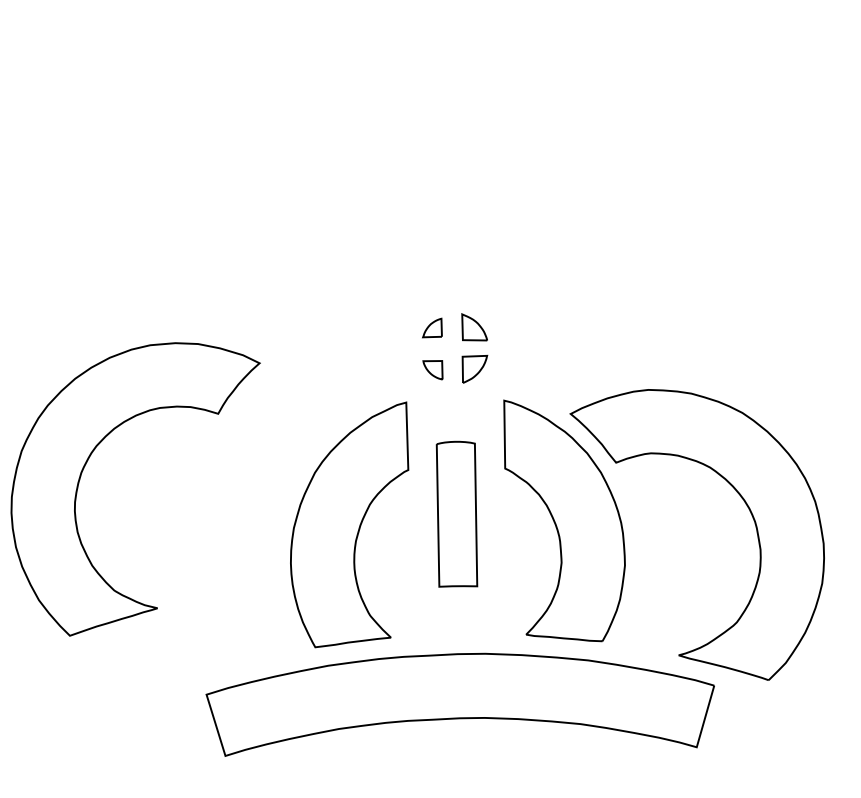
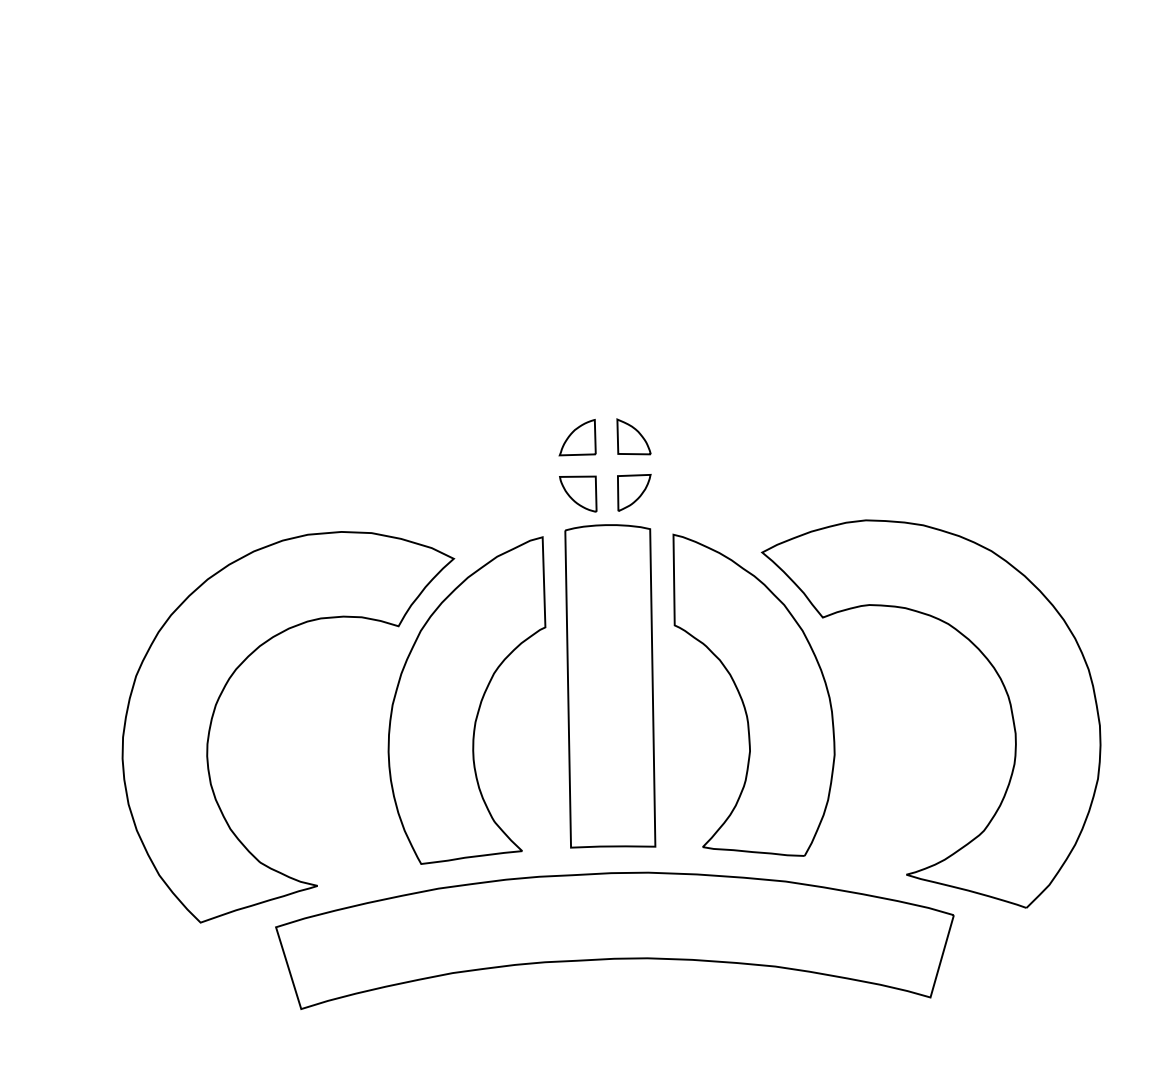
part: (432, 327) -> (577, 437), size x1.43
part: (433, 369) -> (578, 493), size x1.43
part: (86, 464) -> (222, 693), moved
part: (457, 514) -> (610, 686), size x1.67

